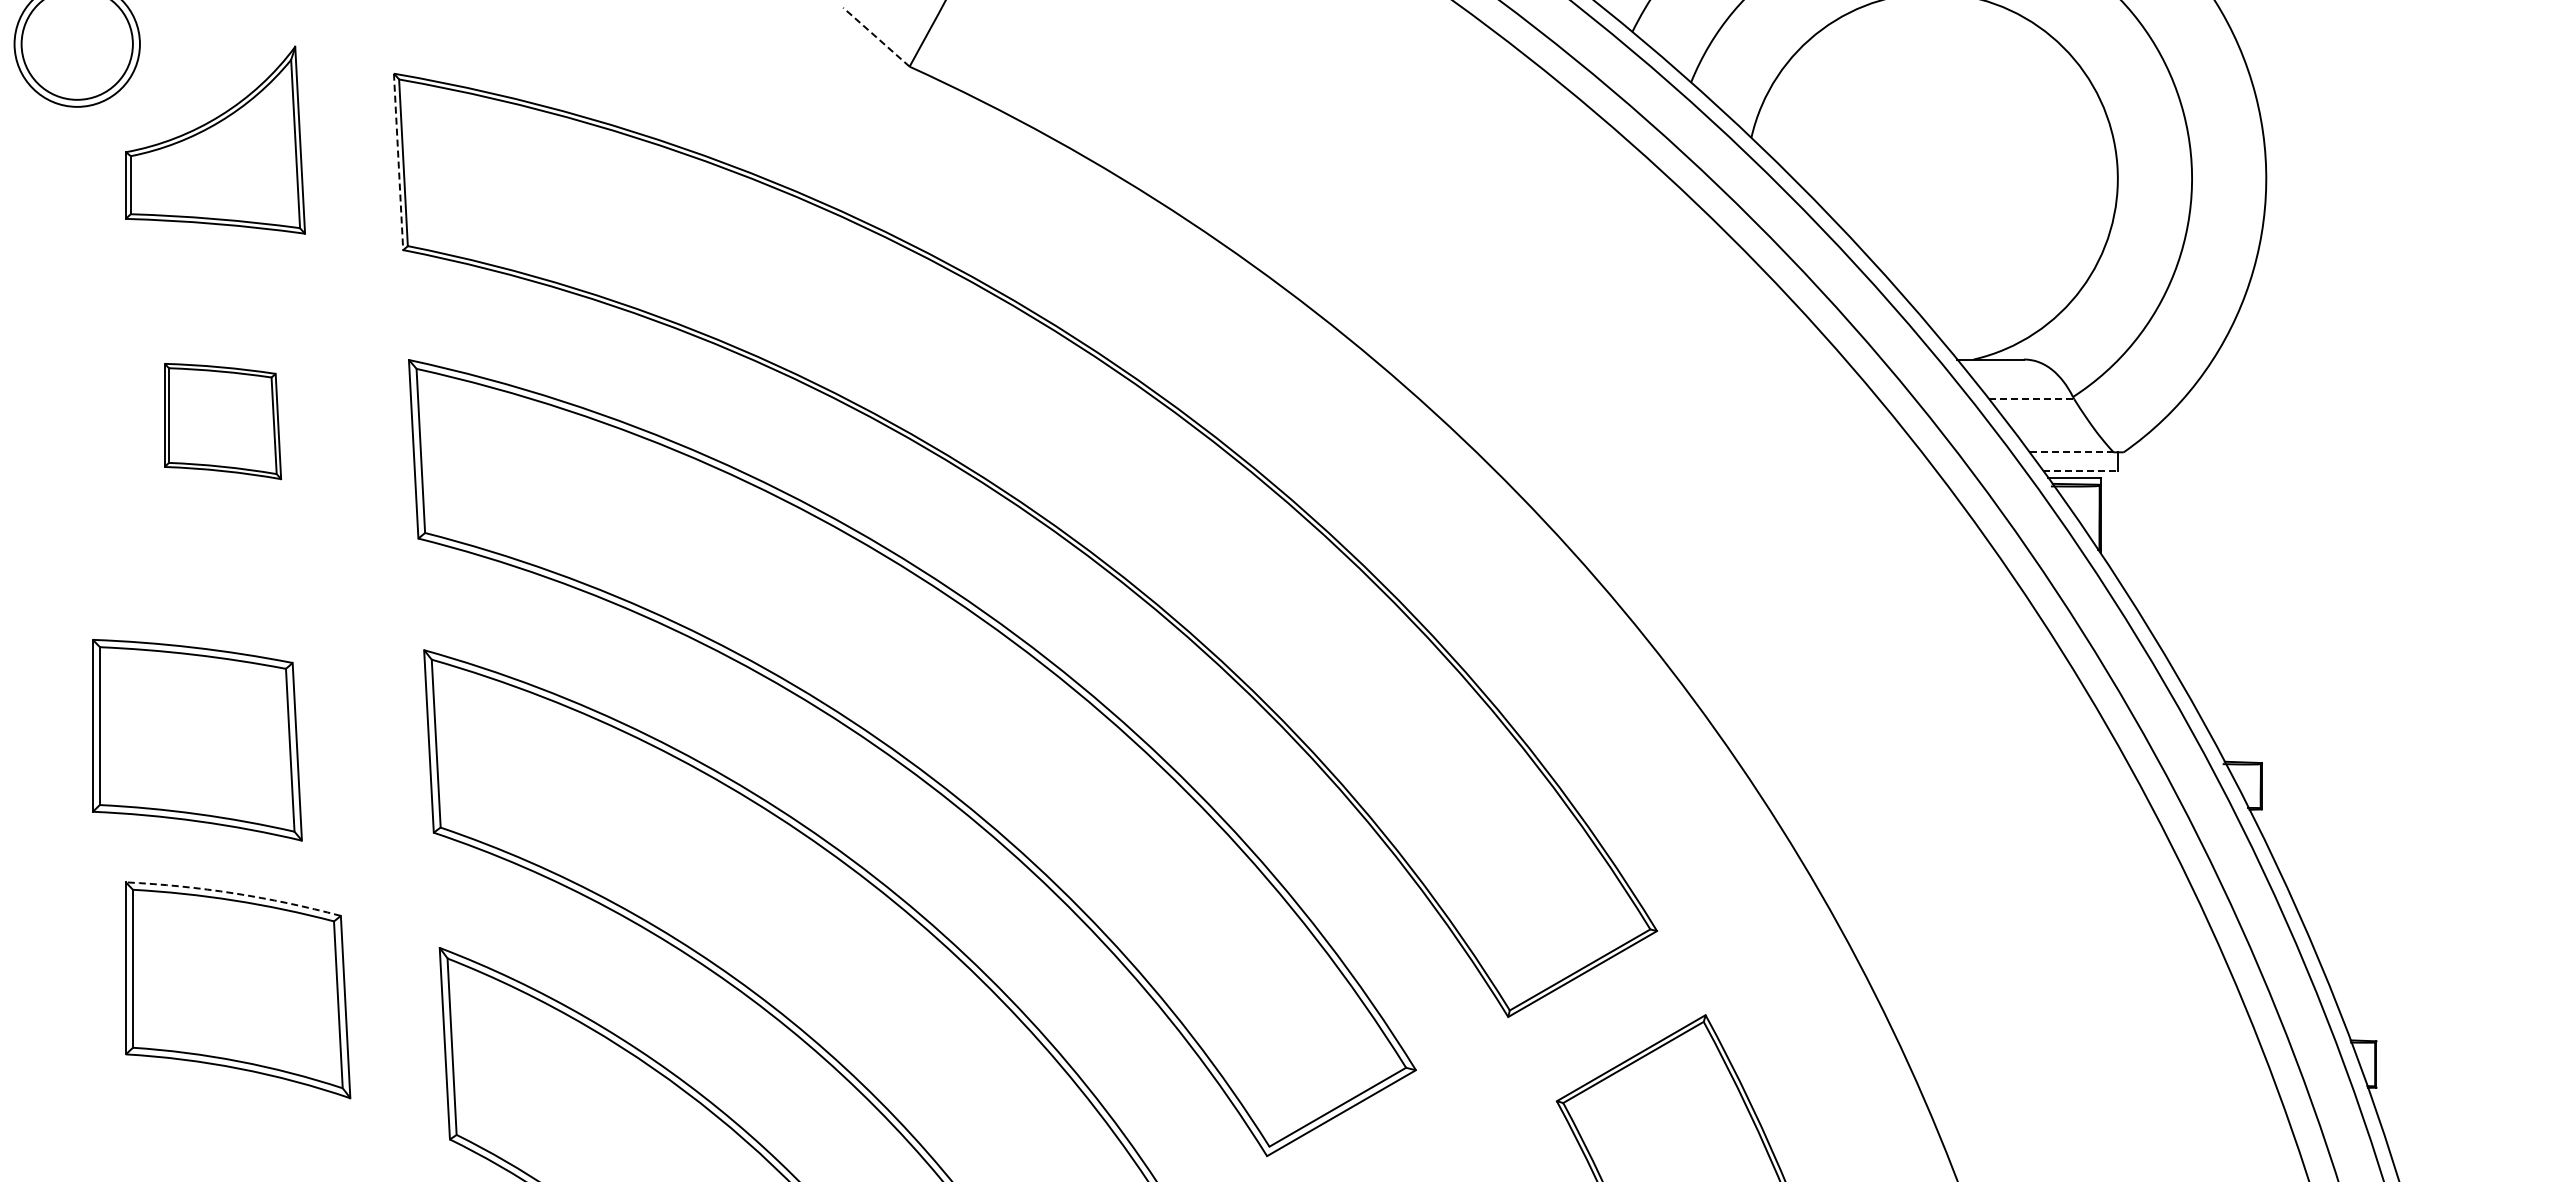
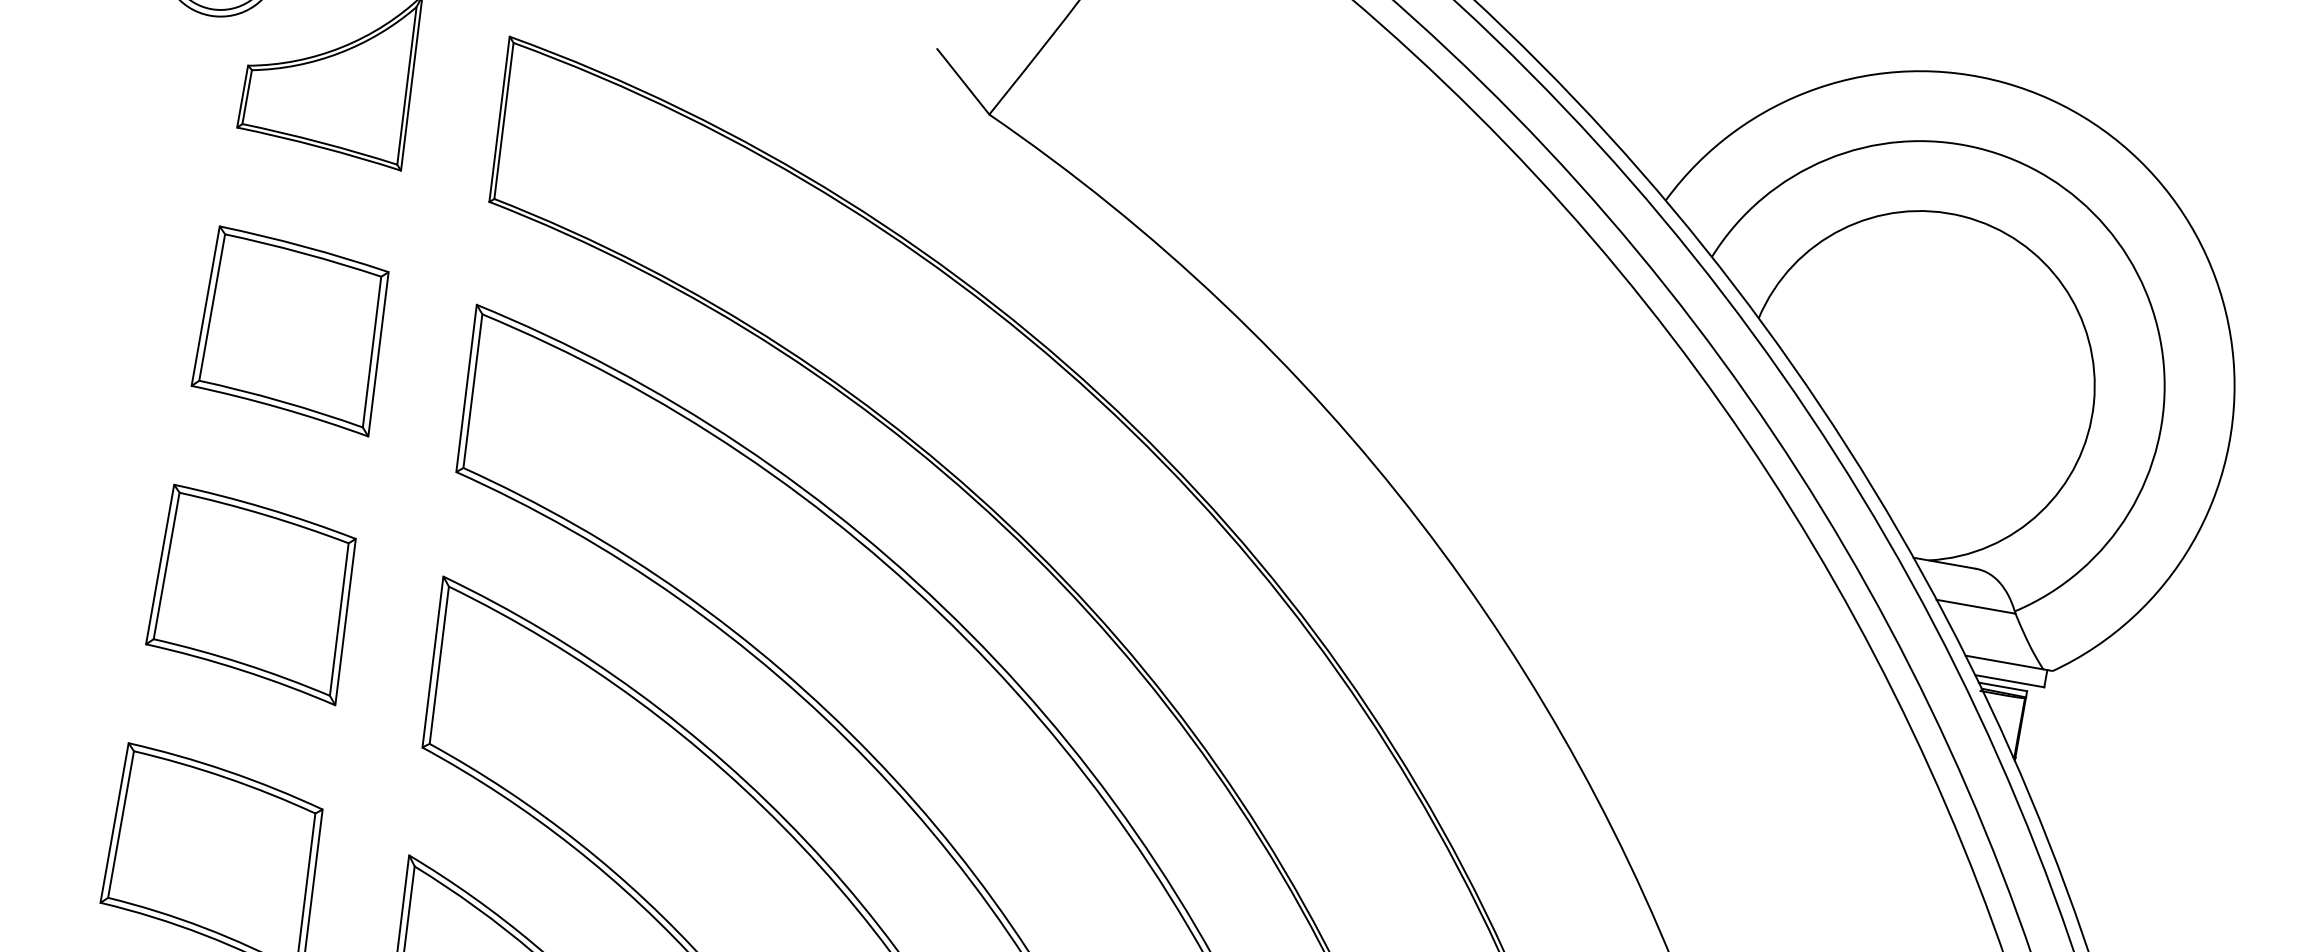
line: (876, 36) -> (963, 81), dashed -> solid
line: (398, 162) -> (499, 119), dashed -> solid
line: (2032, 399) -> (1976, 607), dashed -> solid
part: (222, 421) -> (293, 331), size x1.67
line: (2071, 452) -> (2004, 662), dashed -> solid
line: (2081, 470) -> (2010, 681), dashed -> solid
part: (197, 740) -> (254, 595), moved
arc: (234, 893) -> (227, 771), dashed -> solid

